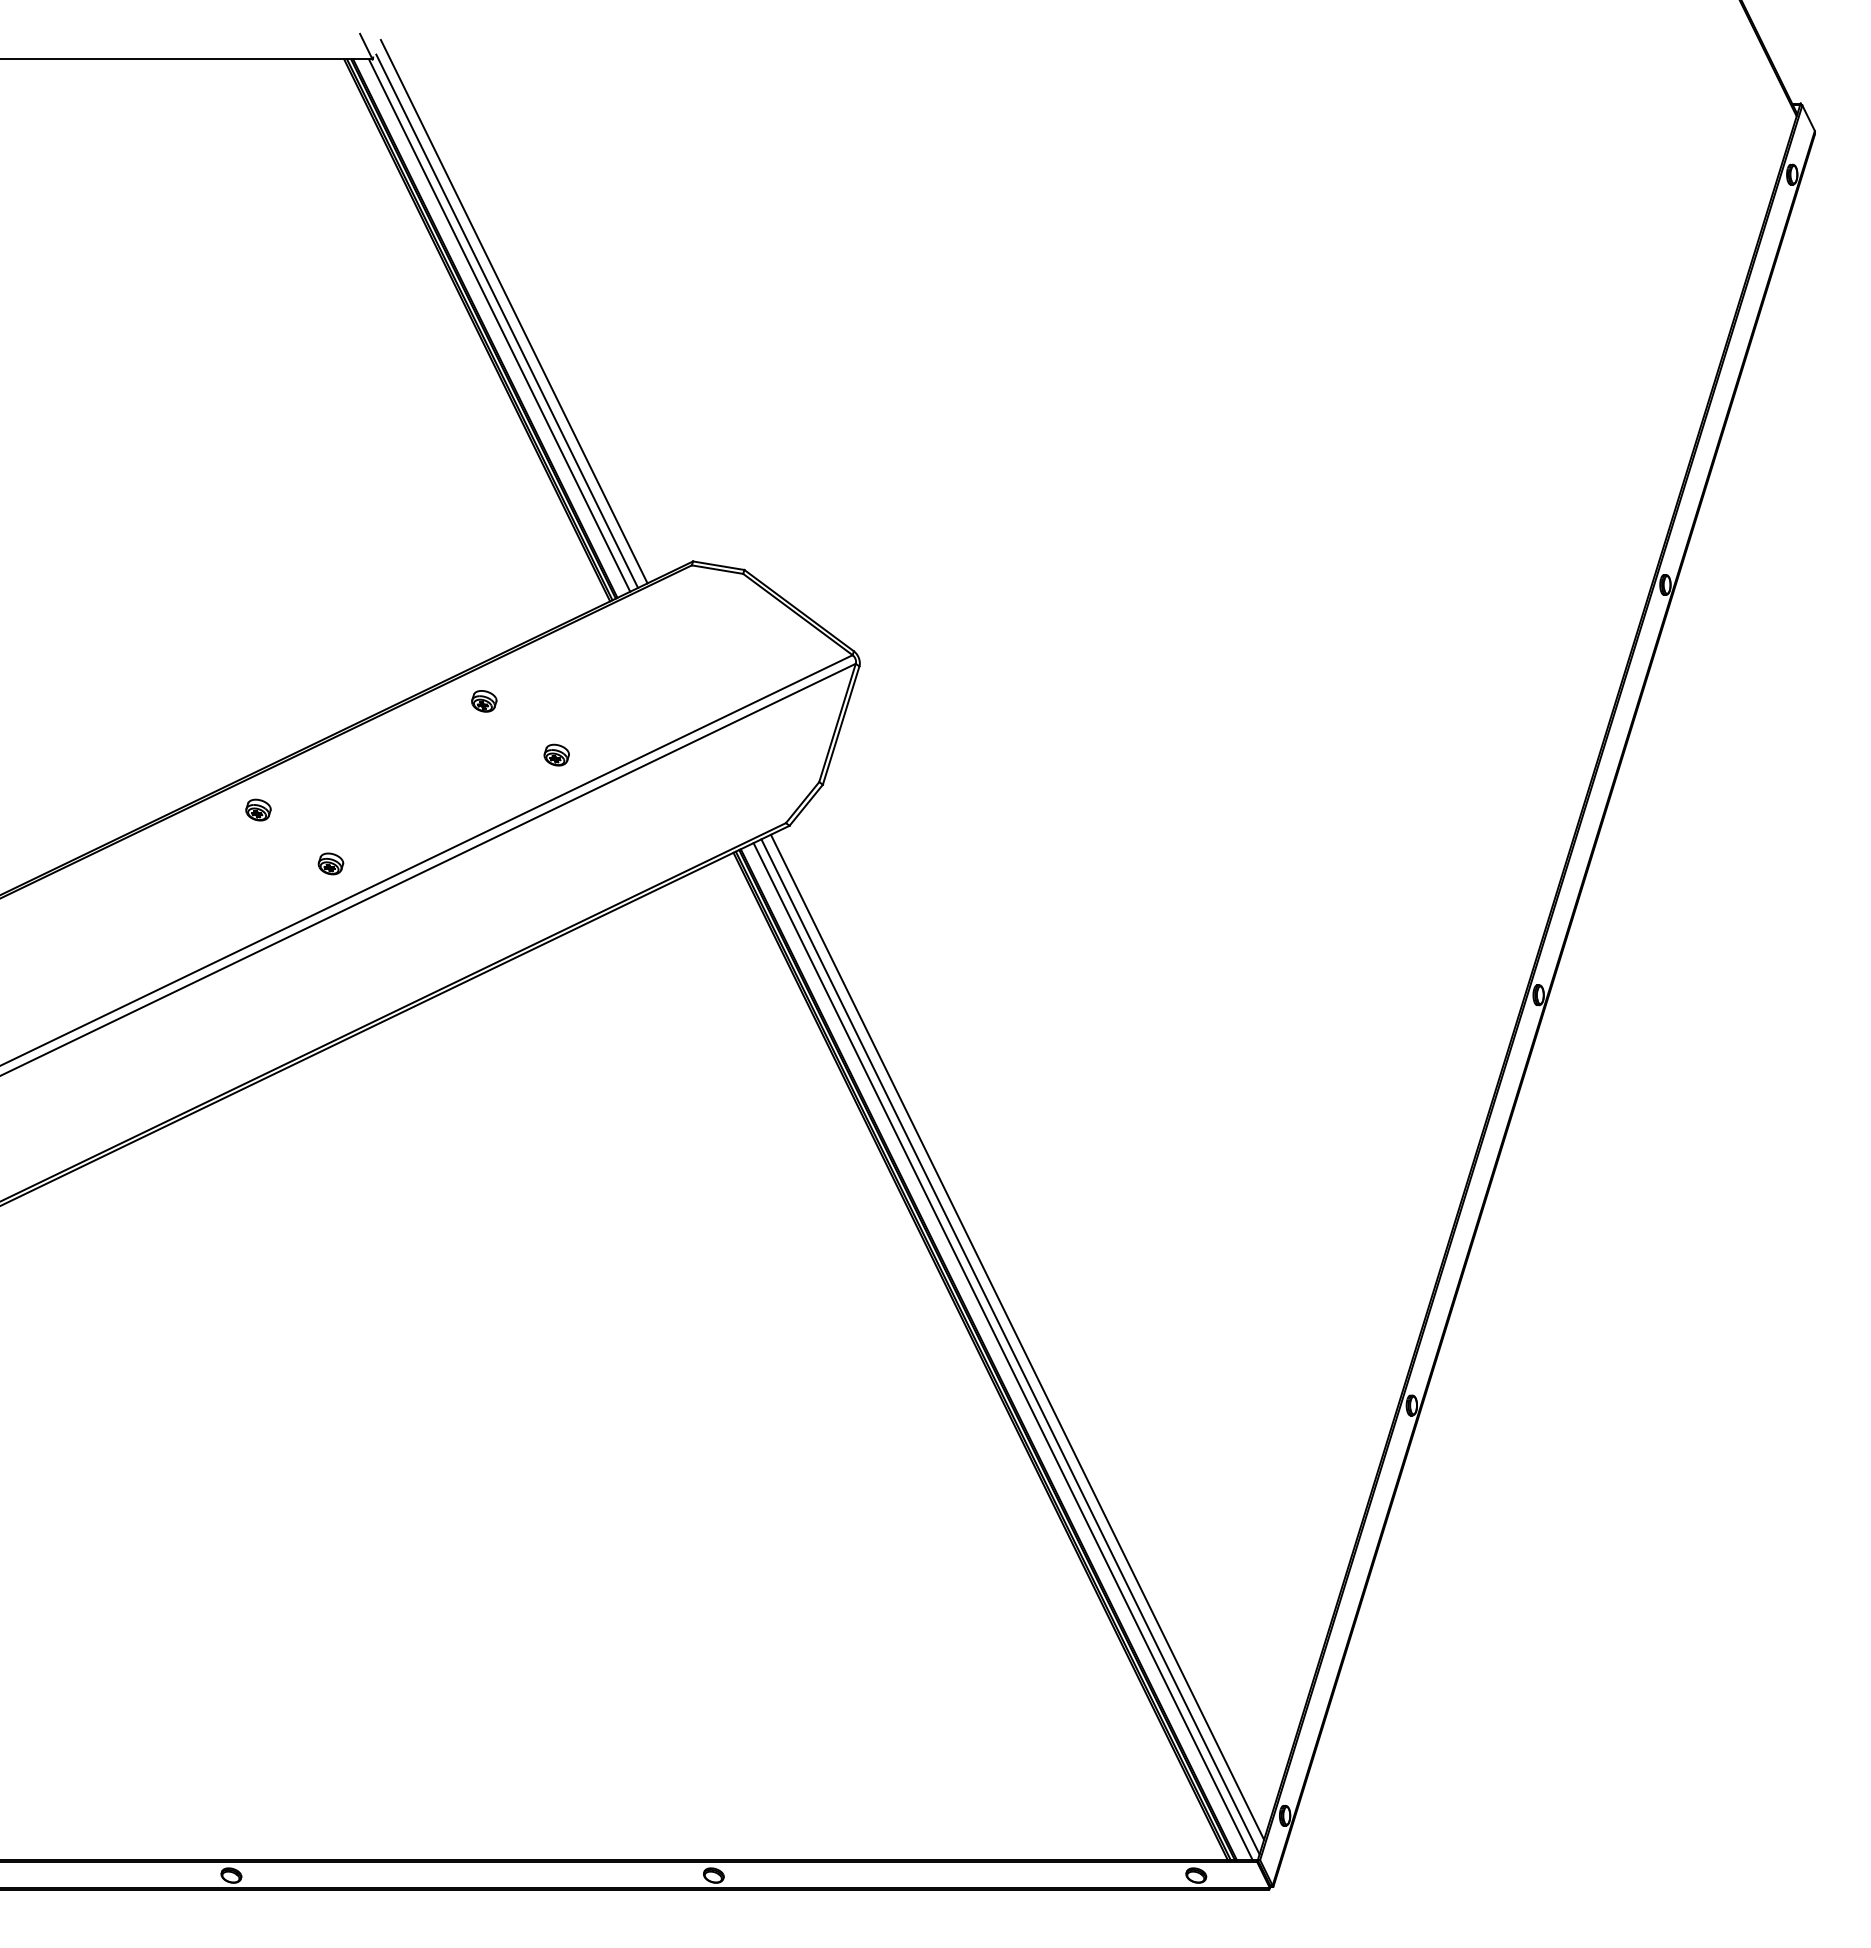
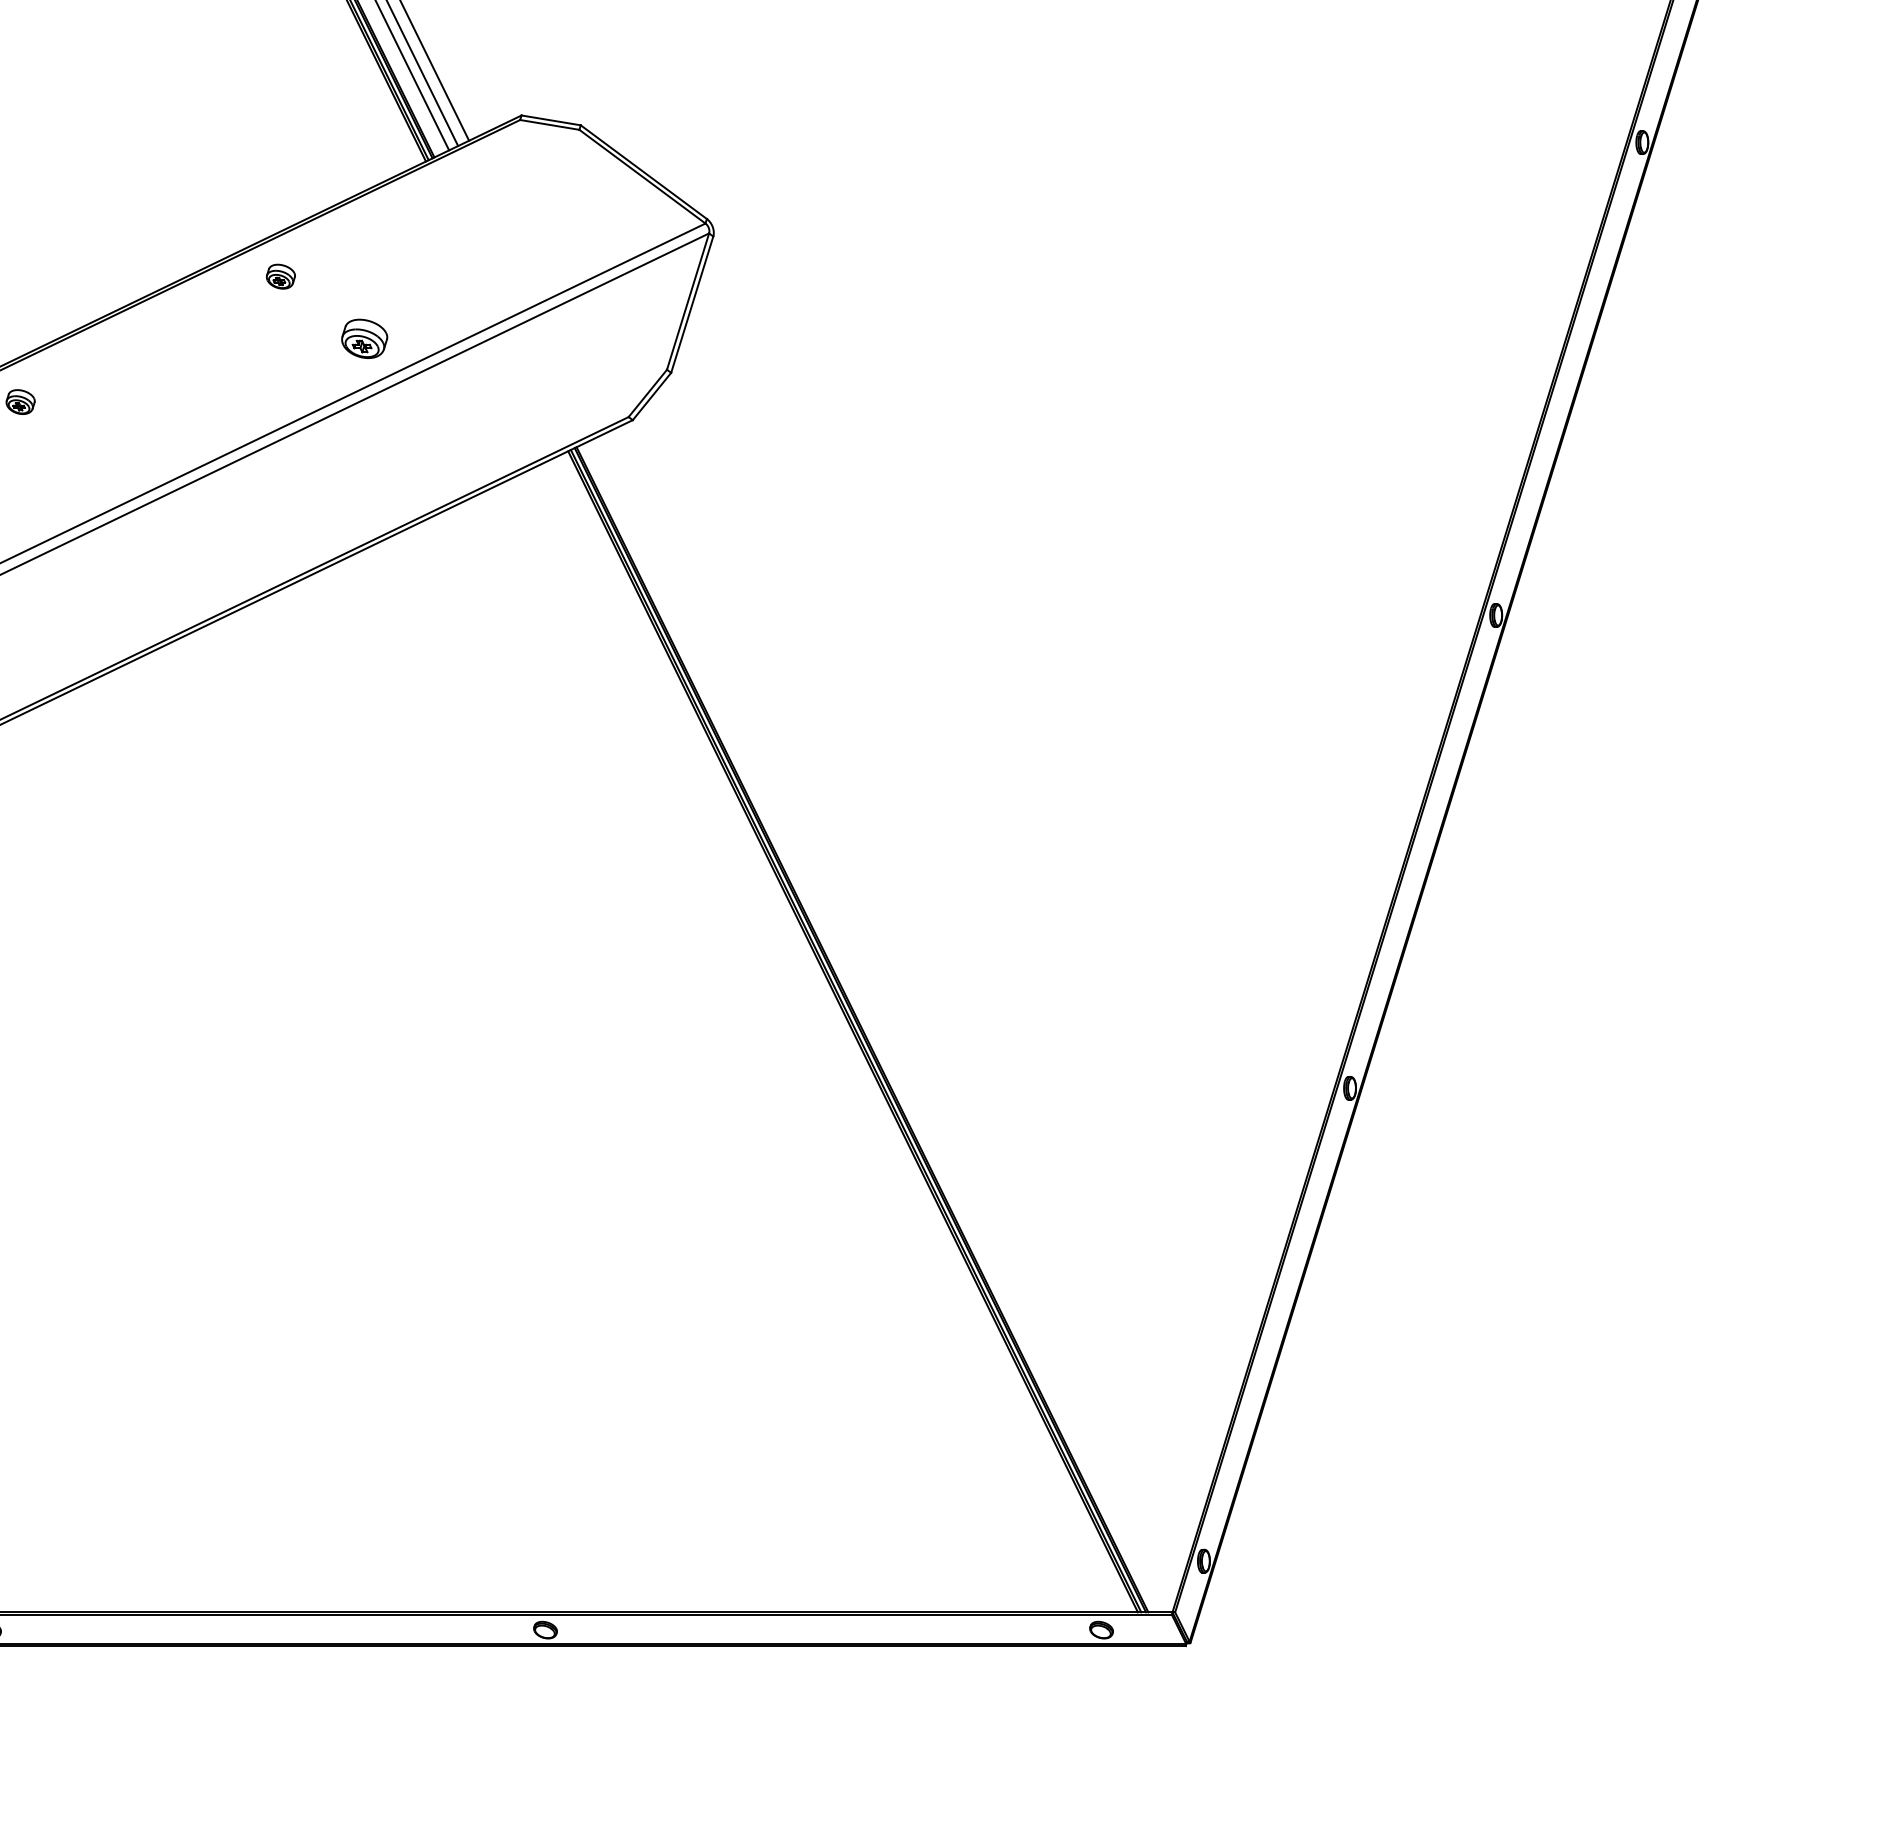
part: (556, 754) -> (364, 337), size x1.6
part: (330, 863) -> (103, 463), removed
line: (1017, 1336) -> (895, 1008), removed
line: (1010, 1346) -> (887, 1020), removed
line: (1002, 1351) -> (878, 1026), removed

